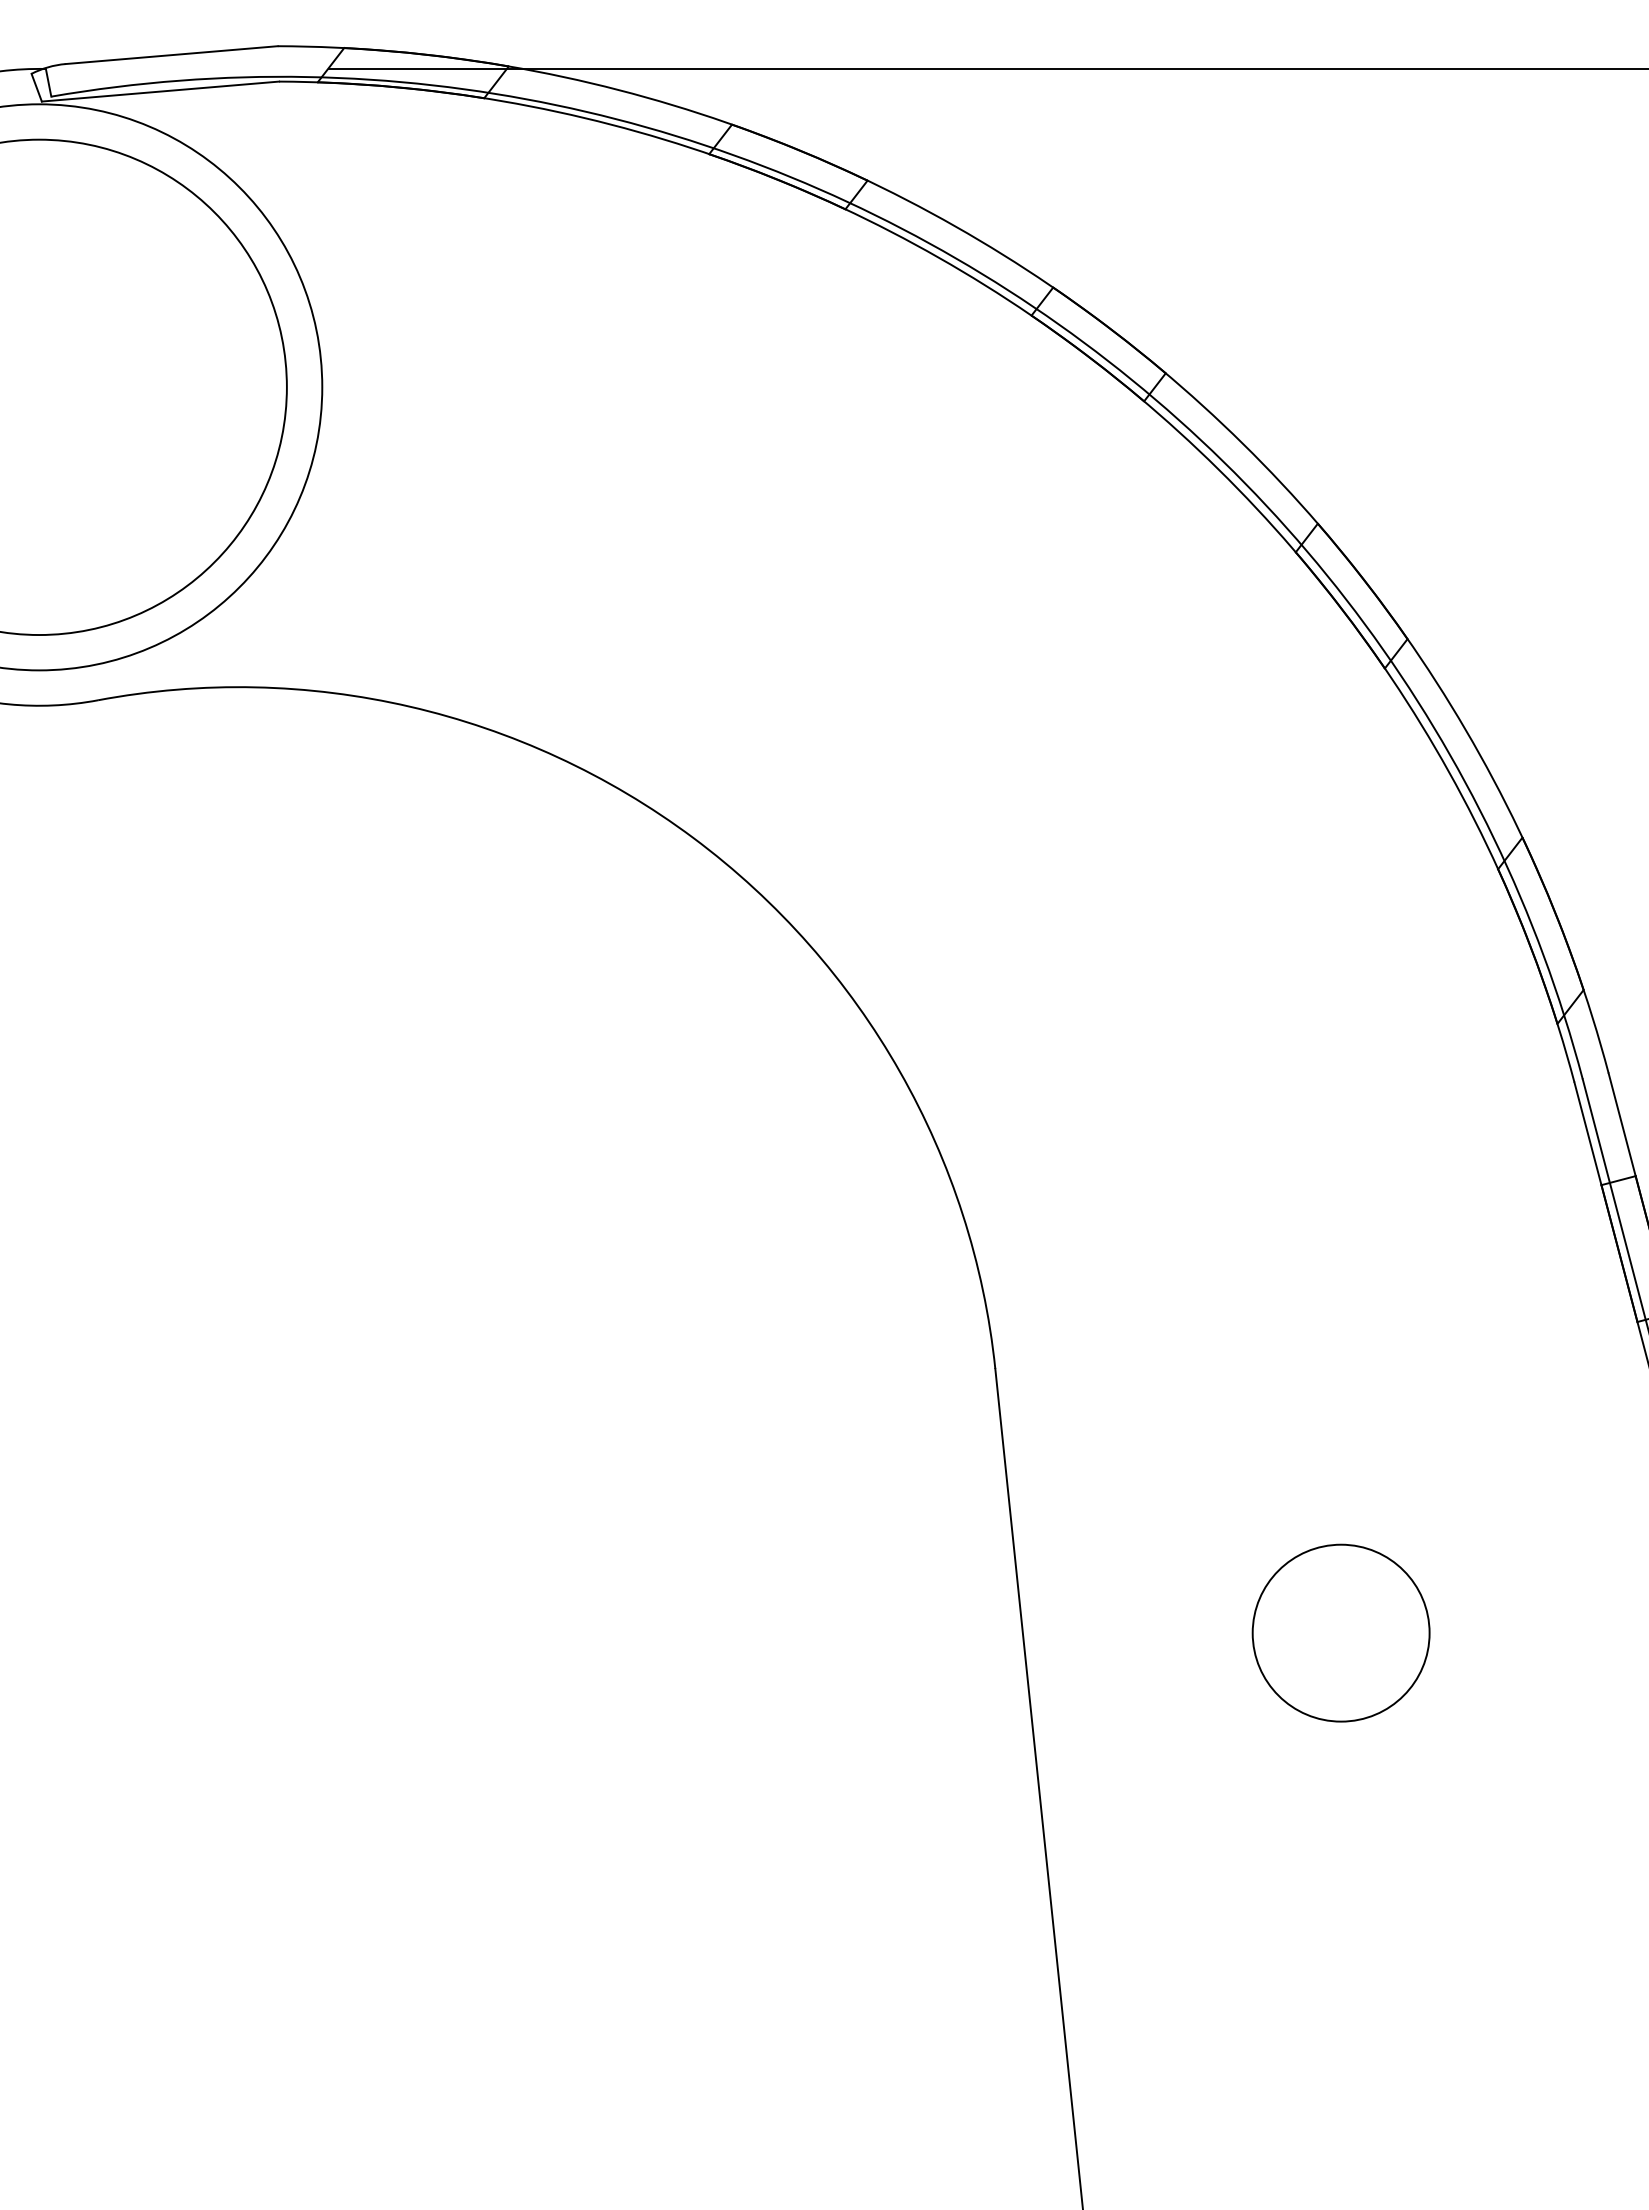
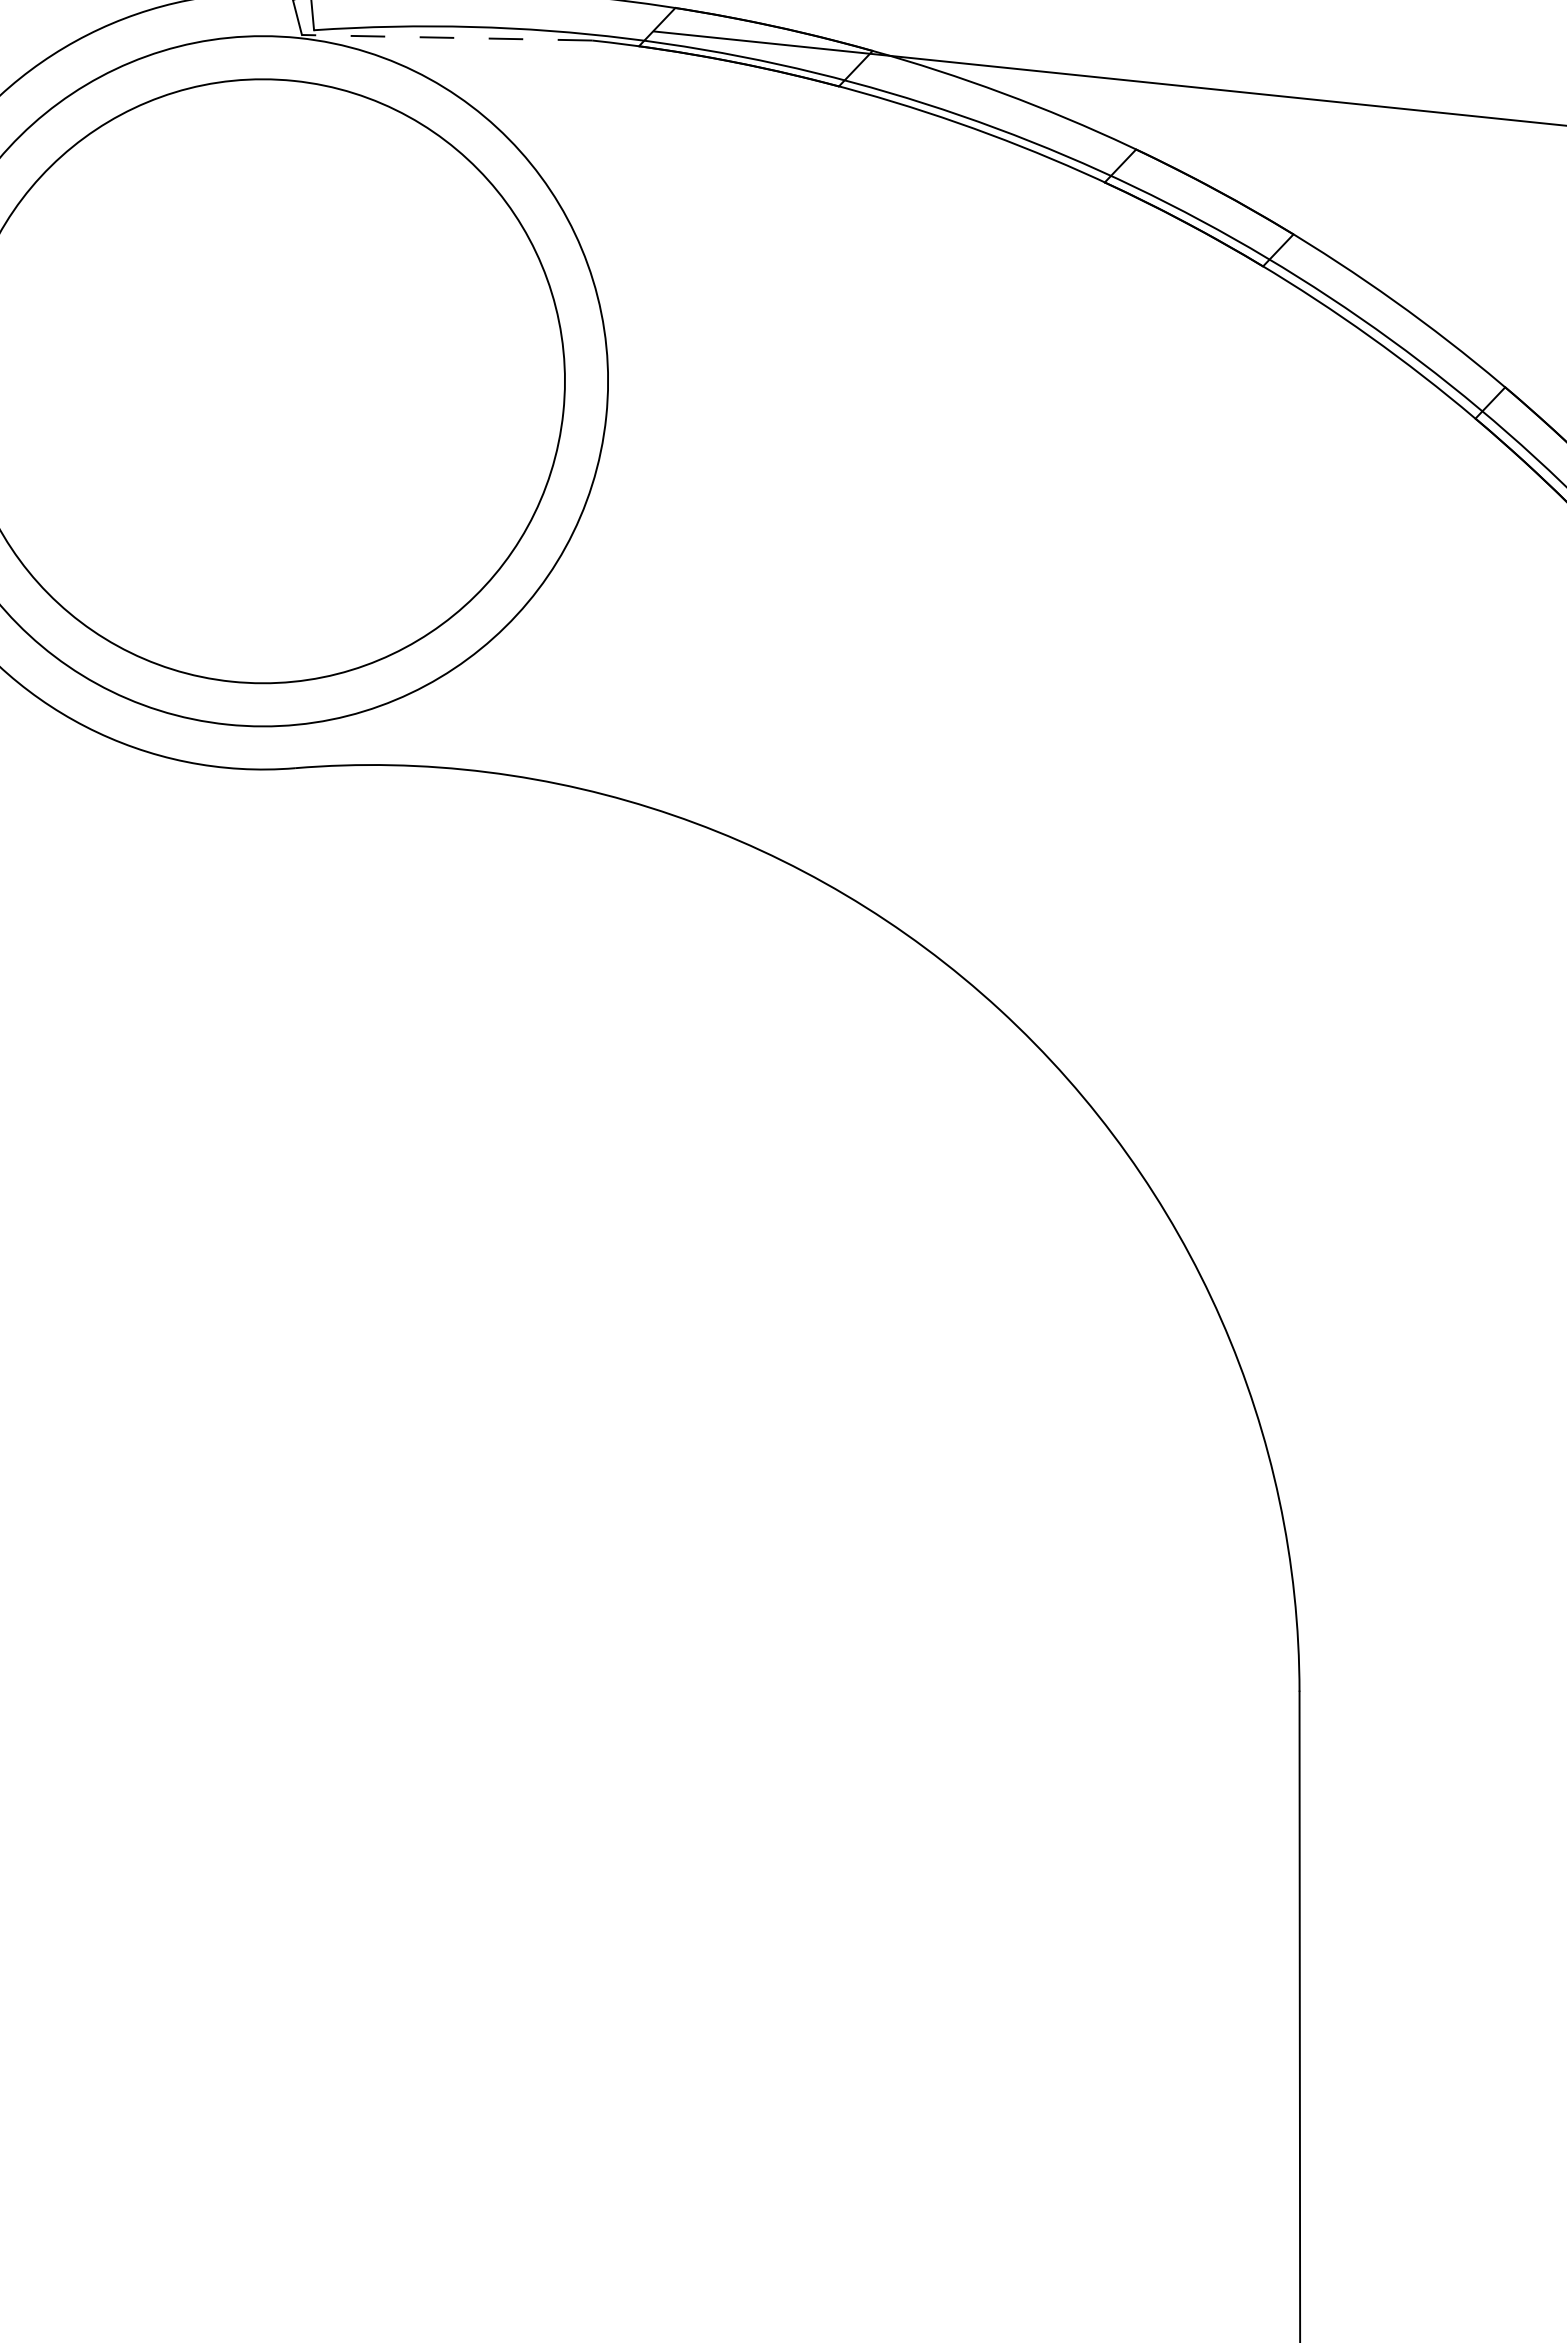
line: (159, 91) -> (445, 37), solid -> dashed

